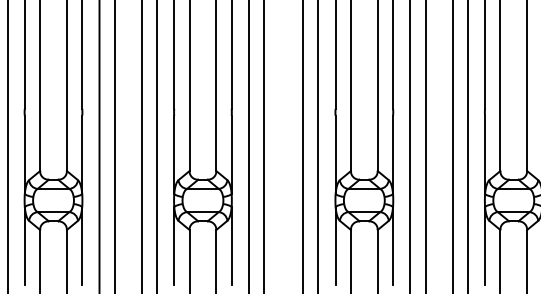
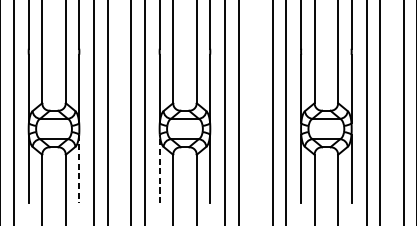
line: (174, 245) -> (160, 168), solid -> dashed
line: (82, 246) -> (79, 169), solid -> dashed

